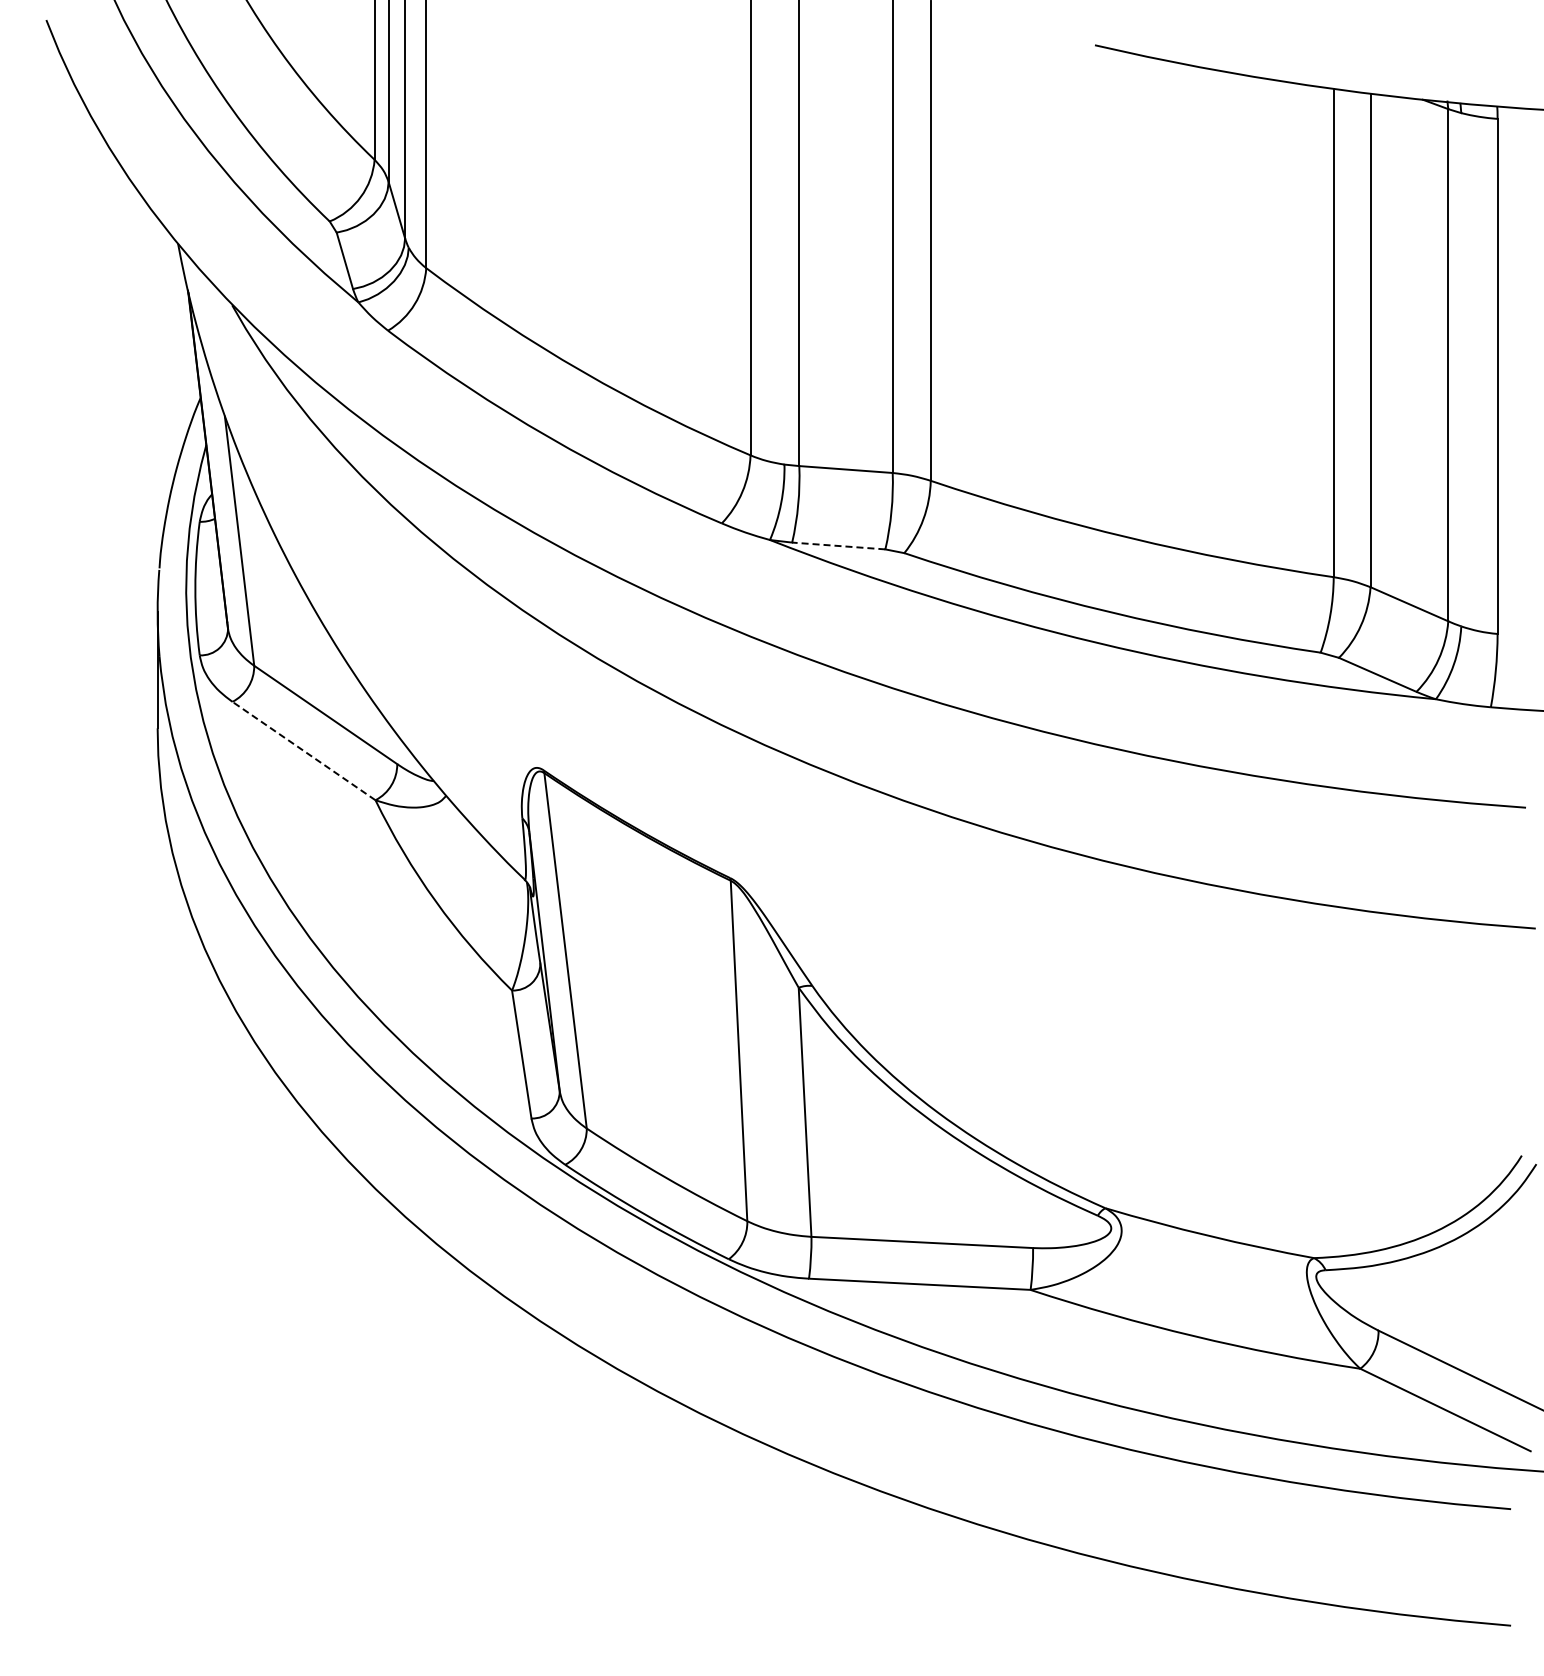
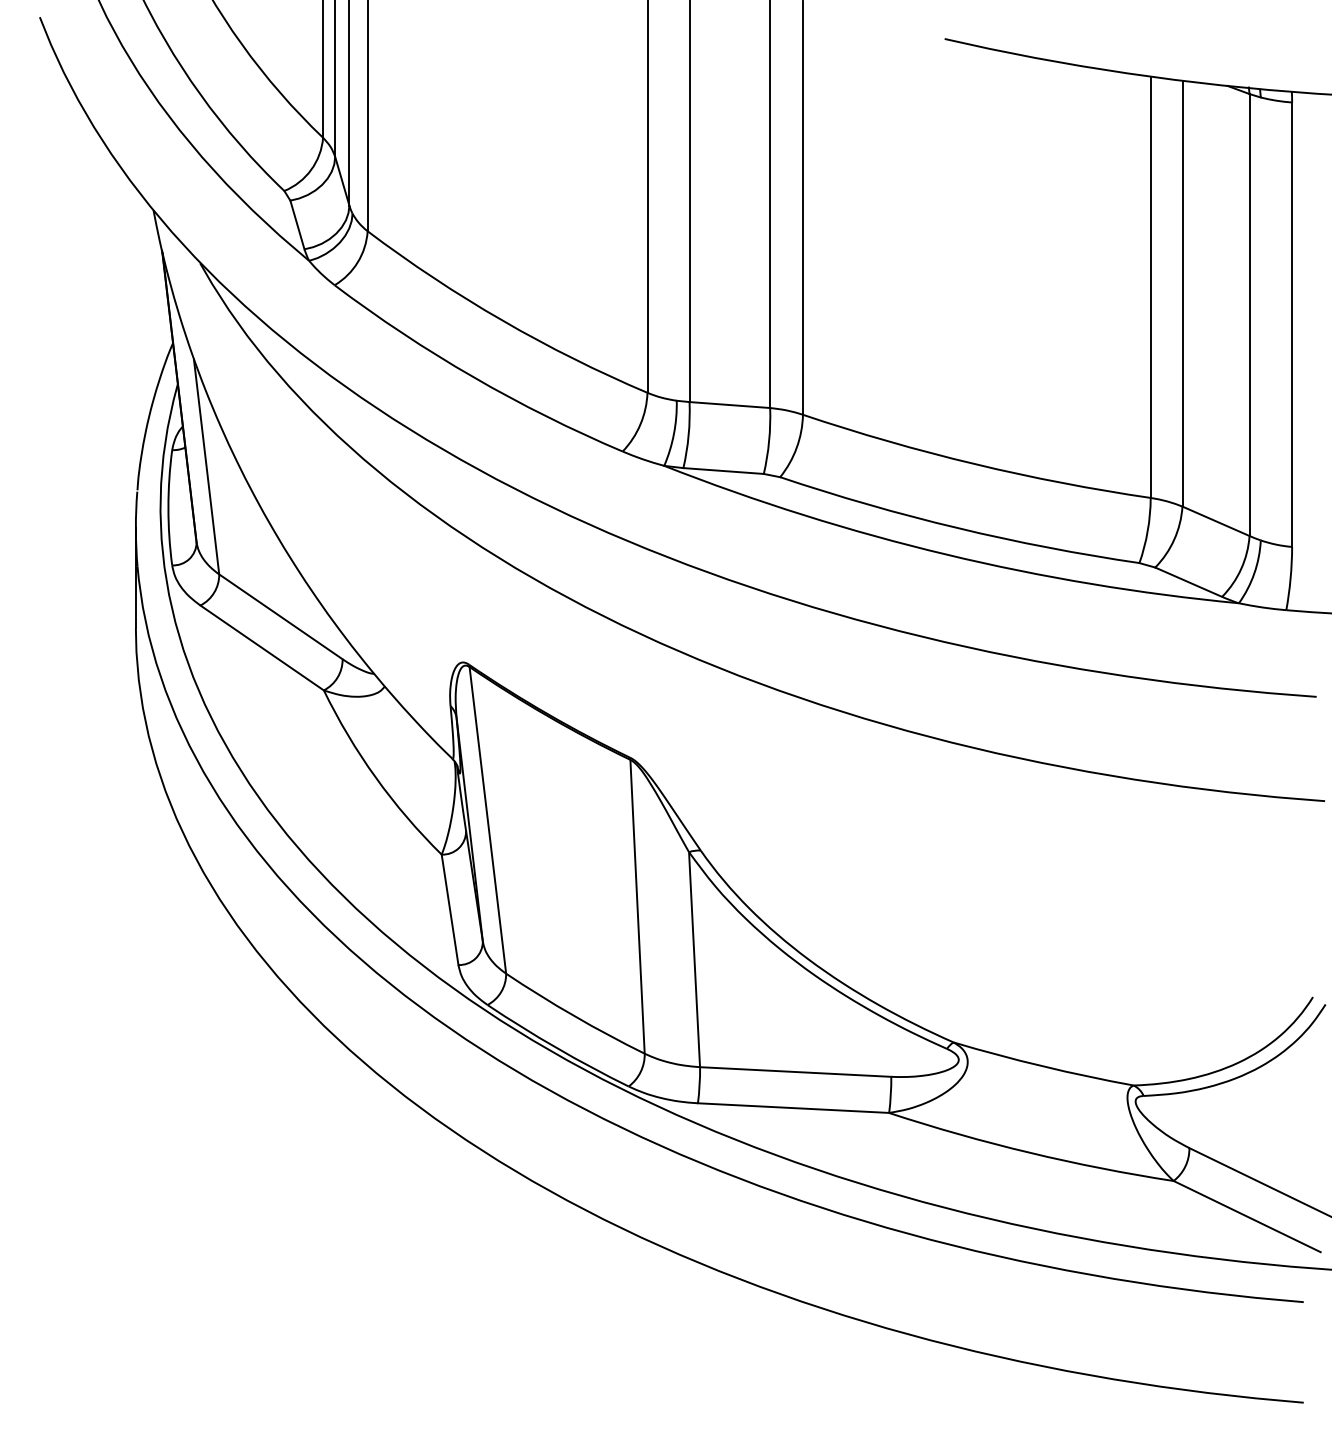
line: (838, 546) -> (723, 471), dashed -> solid
line: (304, 751) -> (262, 648), dashed -> solid

